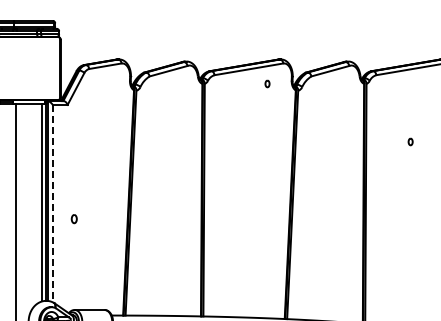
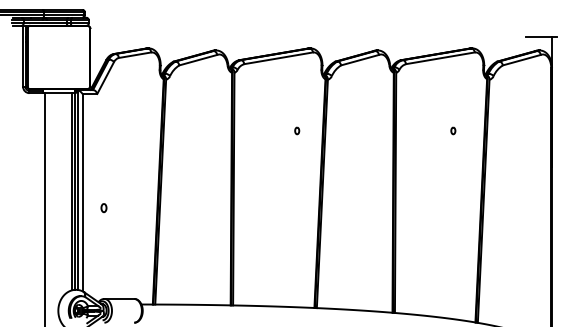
part: (267, 83) -> (297, 130), moved
part: (410, 141) -> (453, 130), moved
line: (52, 203) -> (82, 192), dashed -> solid

